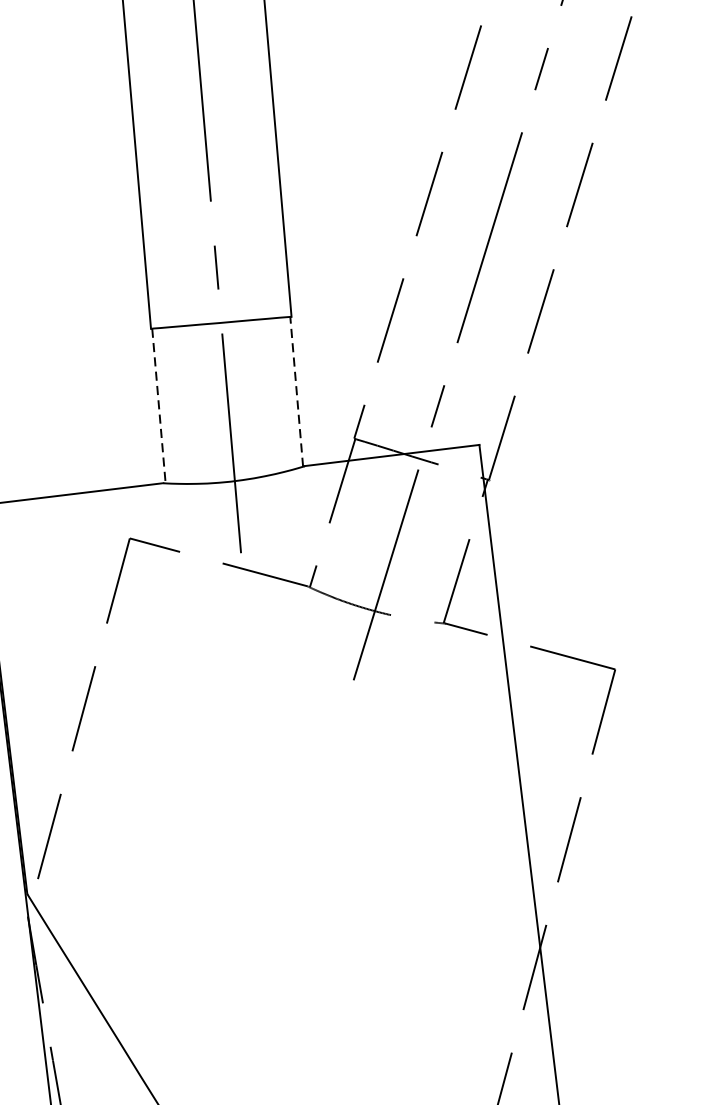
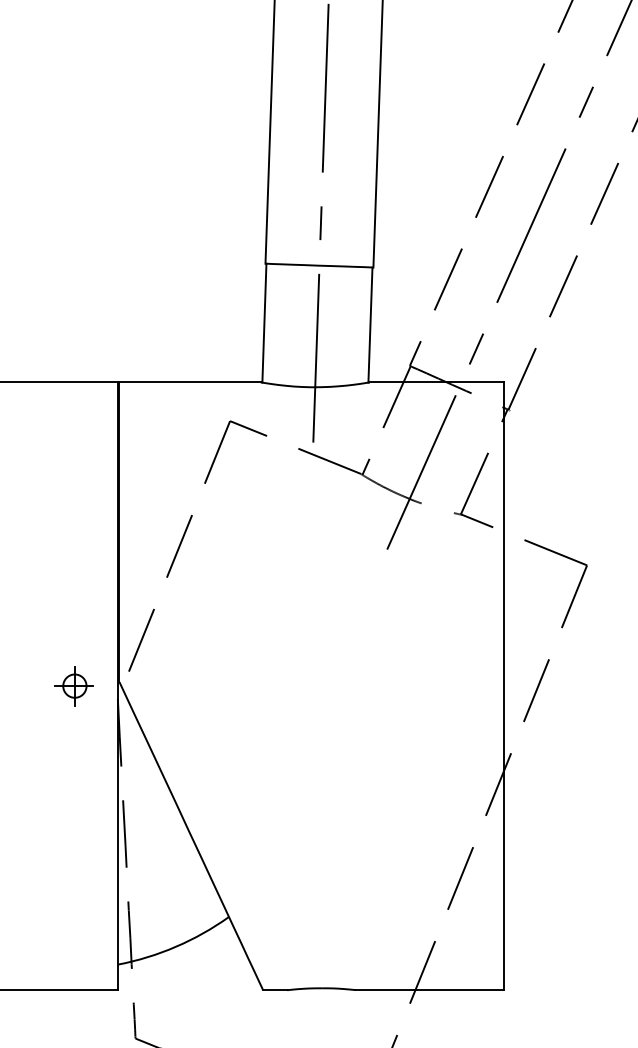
line: (296, 392) -> (370, 325), dashed -> solid
line: (159, 406) -> (264, 323), dashed -> solid

